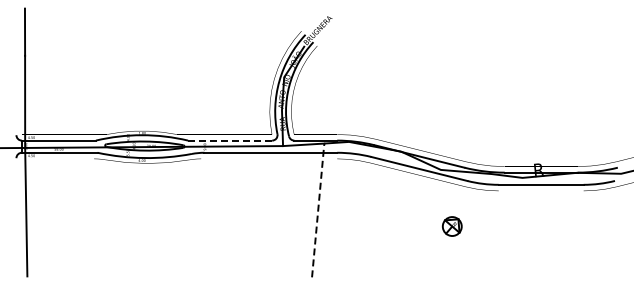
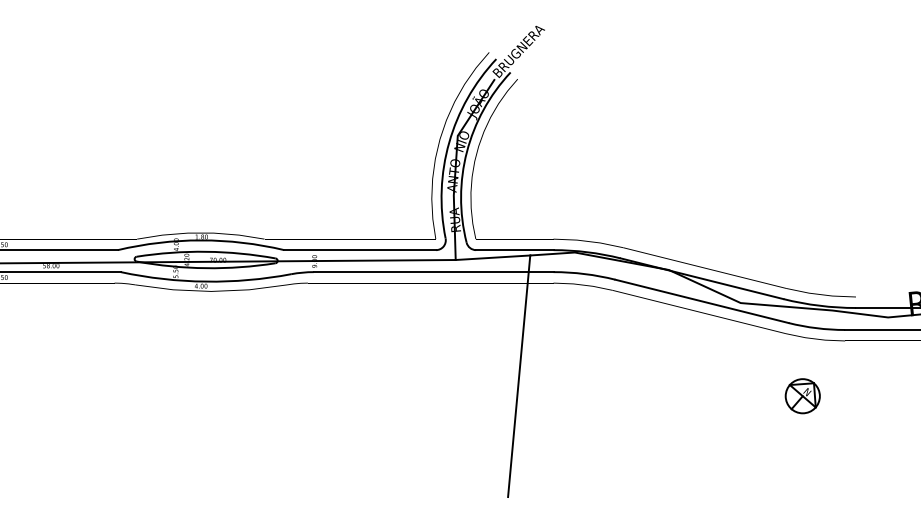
line: (230, 140) -> (360, 249), dashed -> solid
line: (318, 209) -> (519, 374), dashed -> solid
part: (451, 226) -> (801, 396), moved

